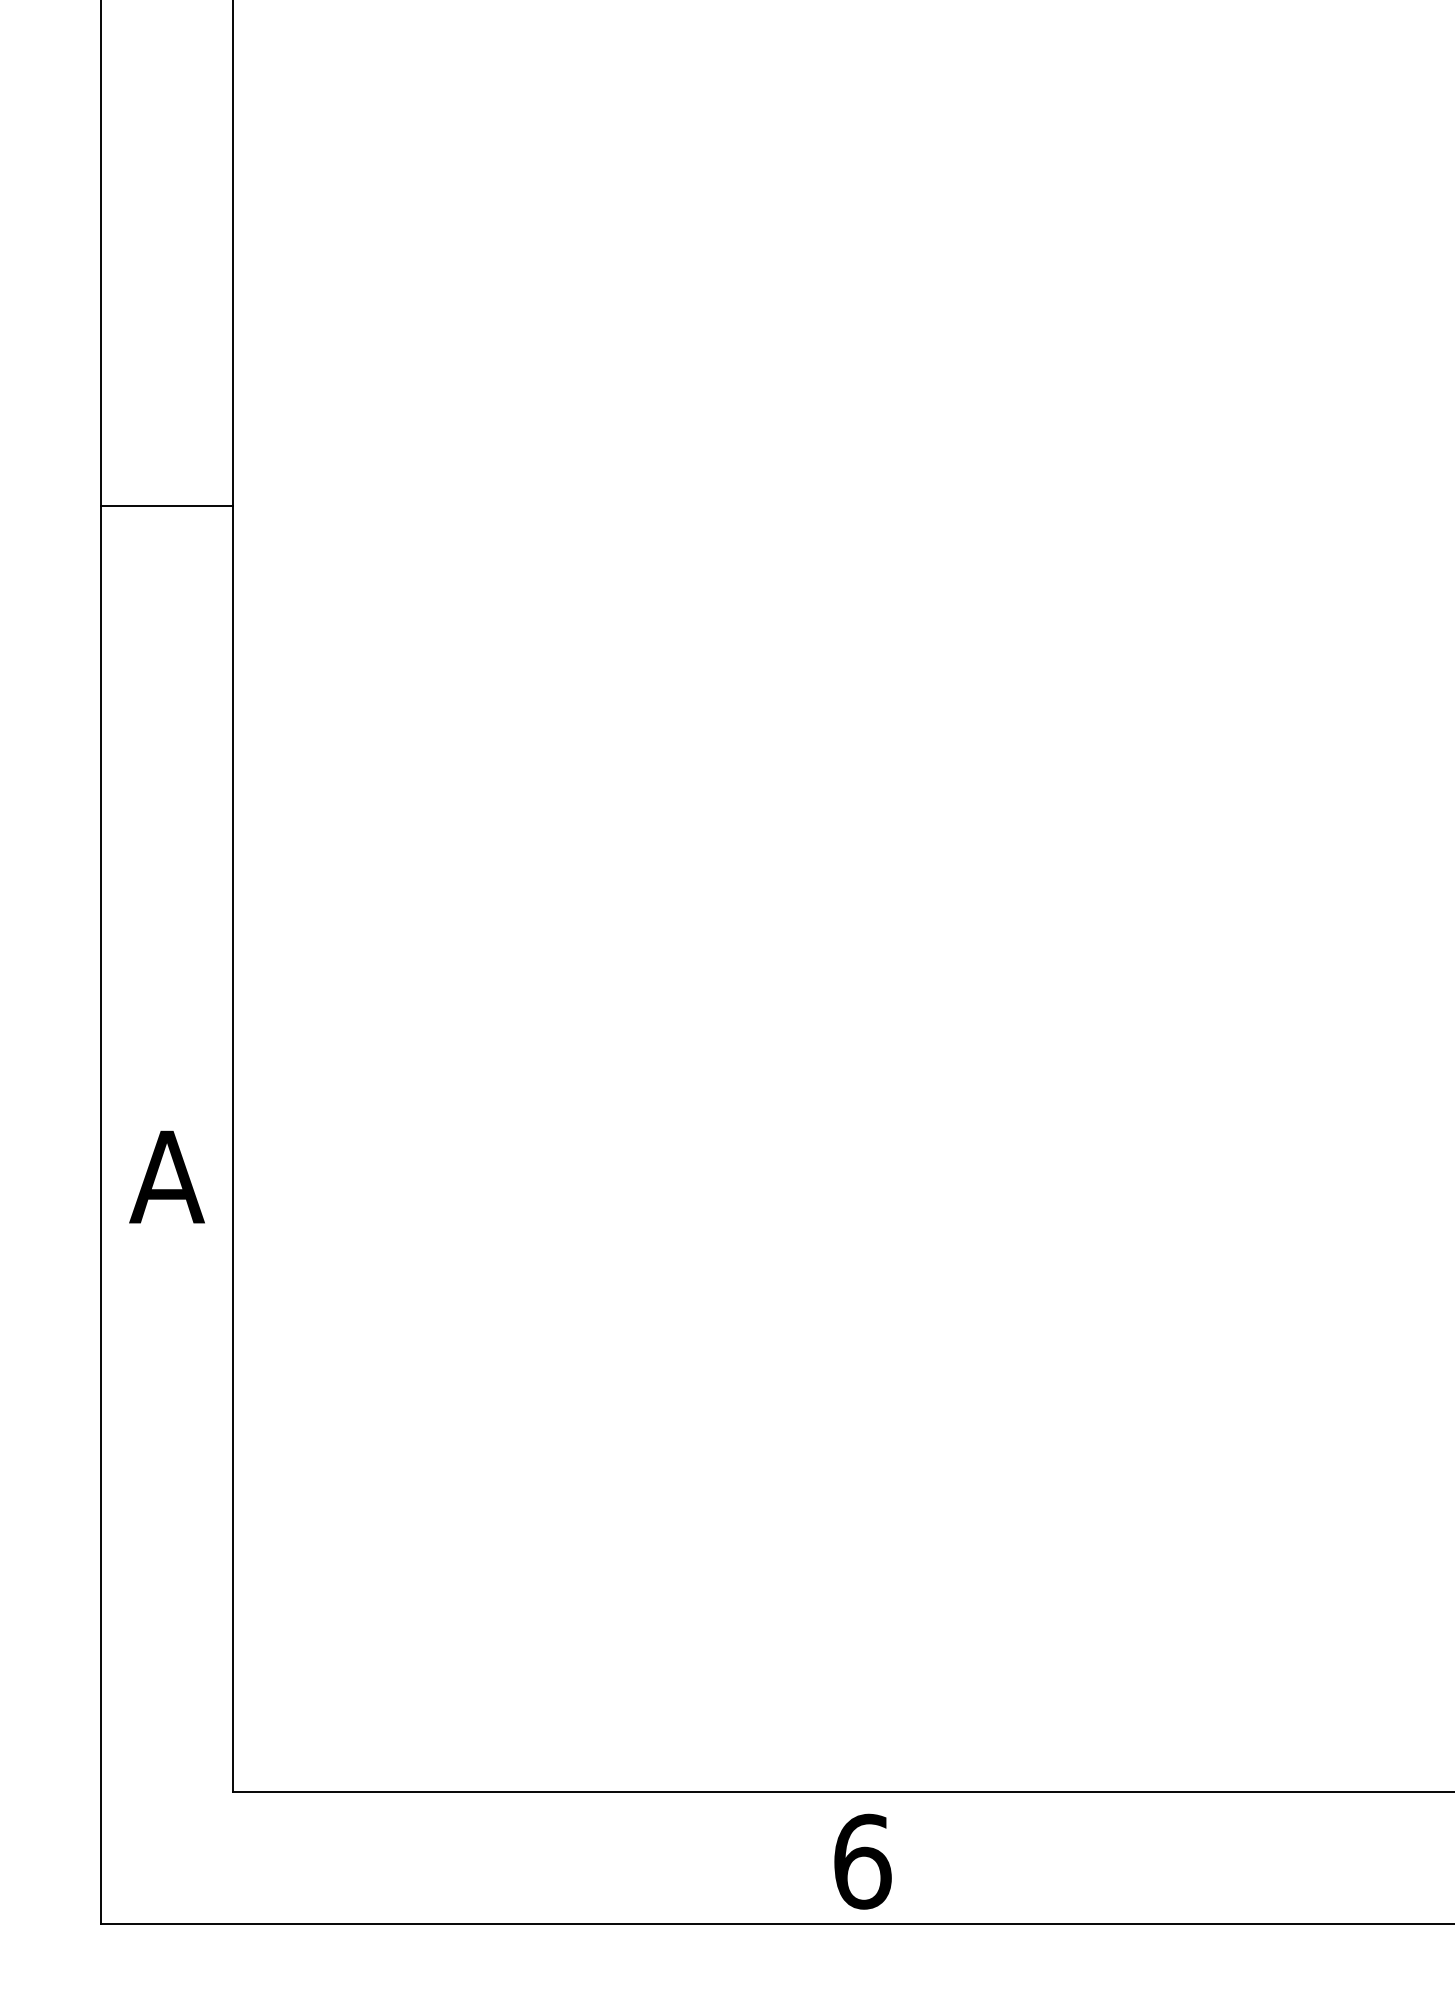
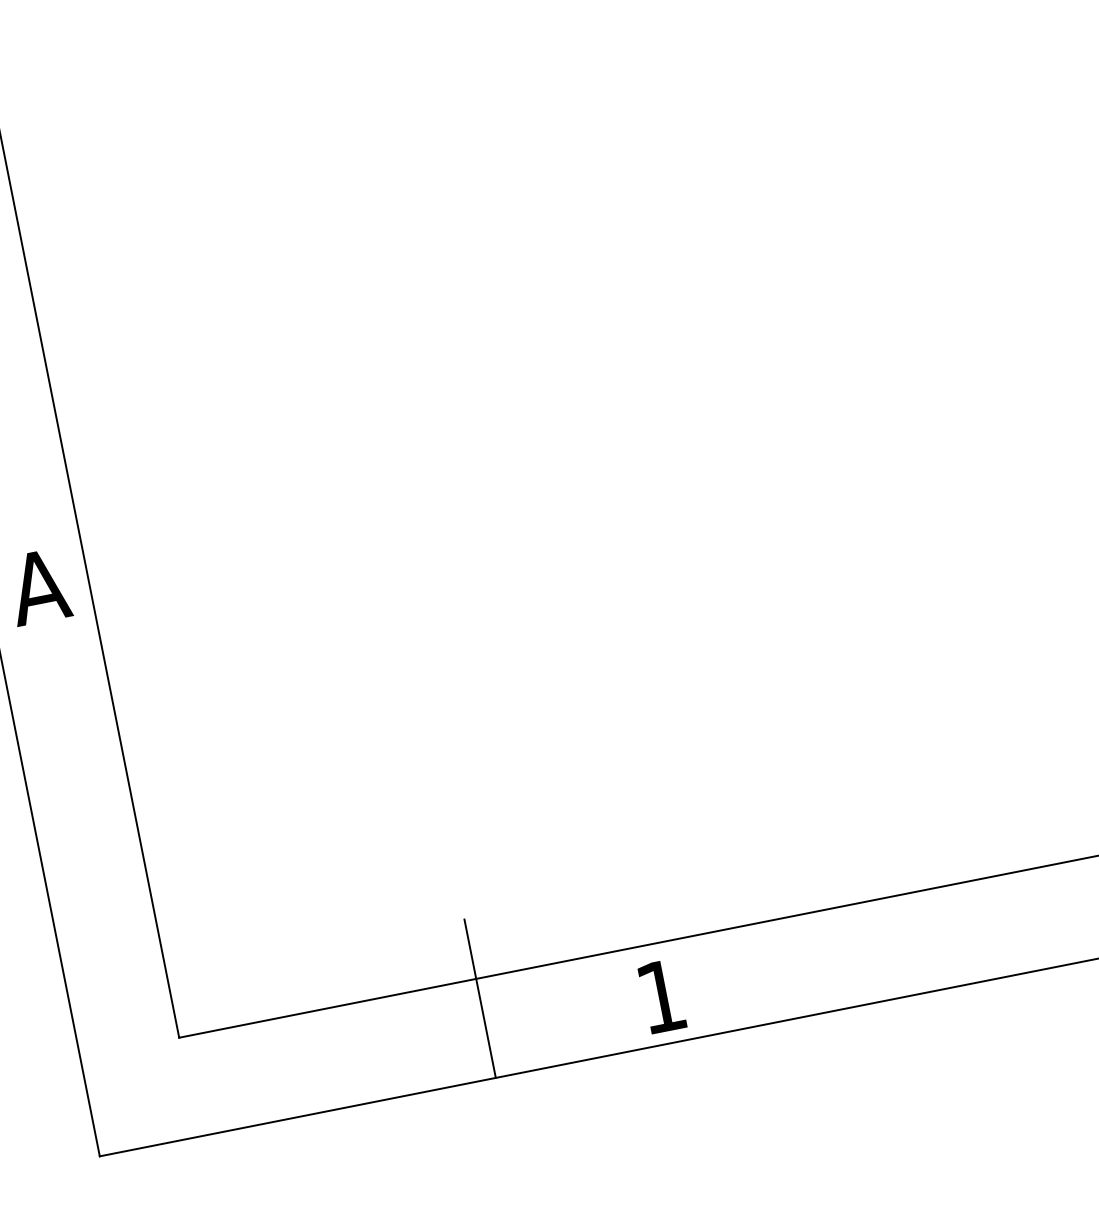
line: (629, 1818) -> (480, 998), added
text: (862, 1861) -> (661, 996), 6 -> 1

